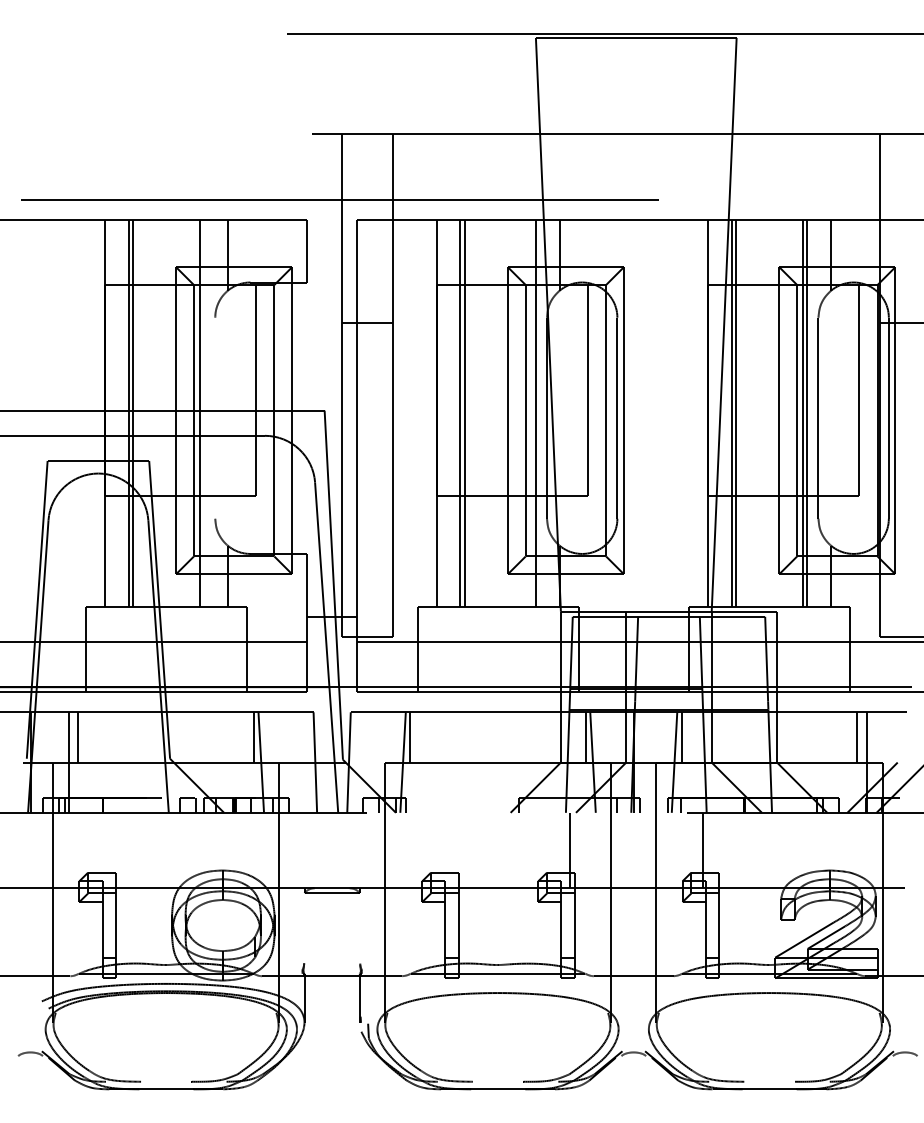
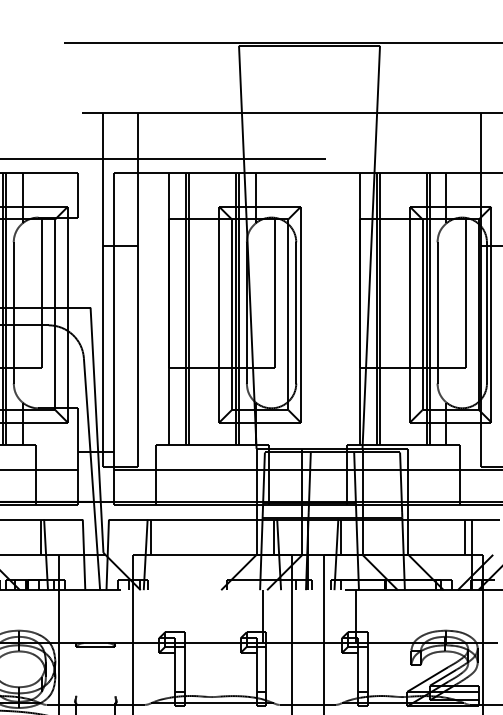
line: (204, 412) -> (6, 308), added
line: (531, 412) -> (235, 308), added
line: (215, 417) -> (13, 312), added

